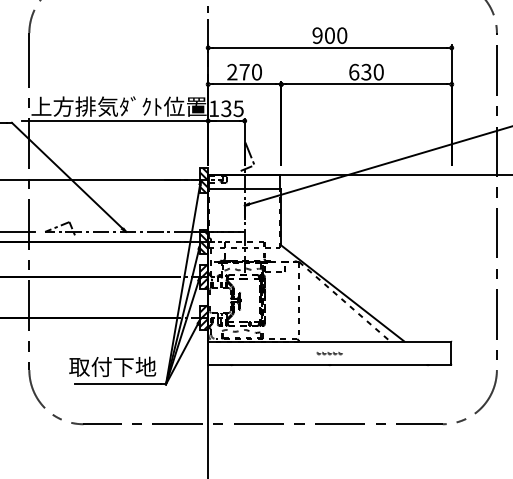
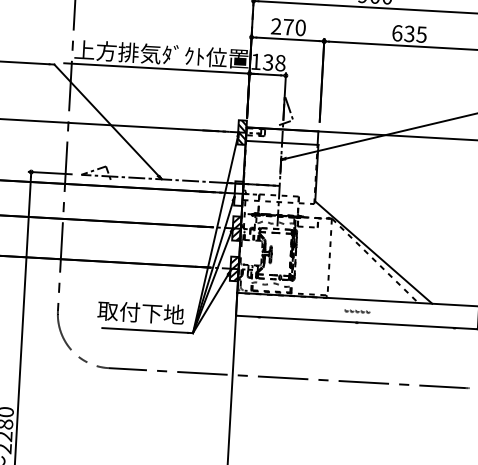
text: (378, 71) -> (421, 33), 630 -> 635
text: (238, 108) -> (280, 62), 135 -> 138
hatch: (204, 241) -> (239, 193), removed

